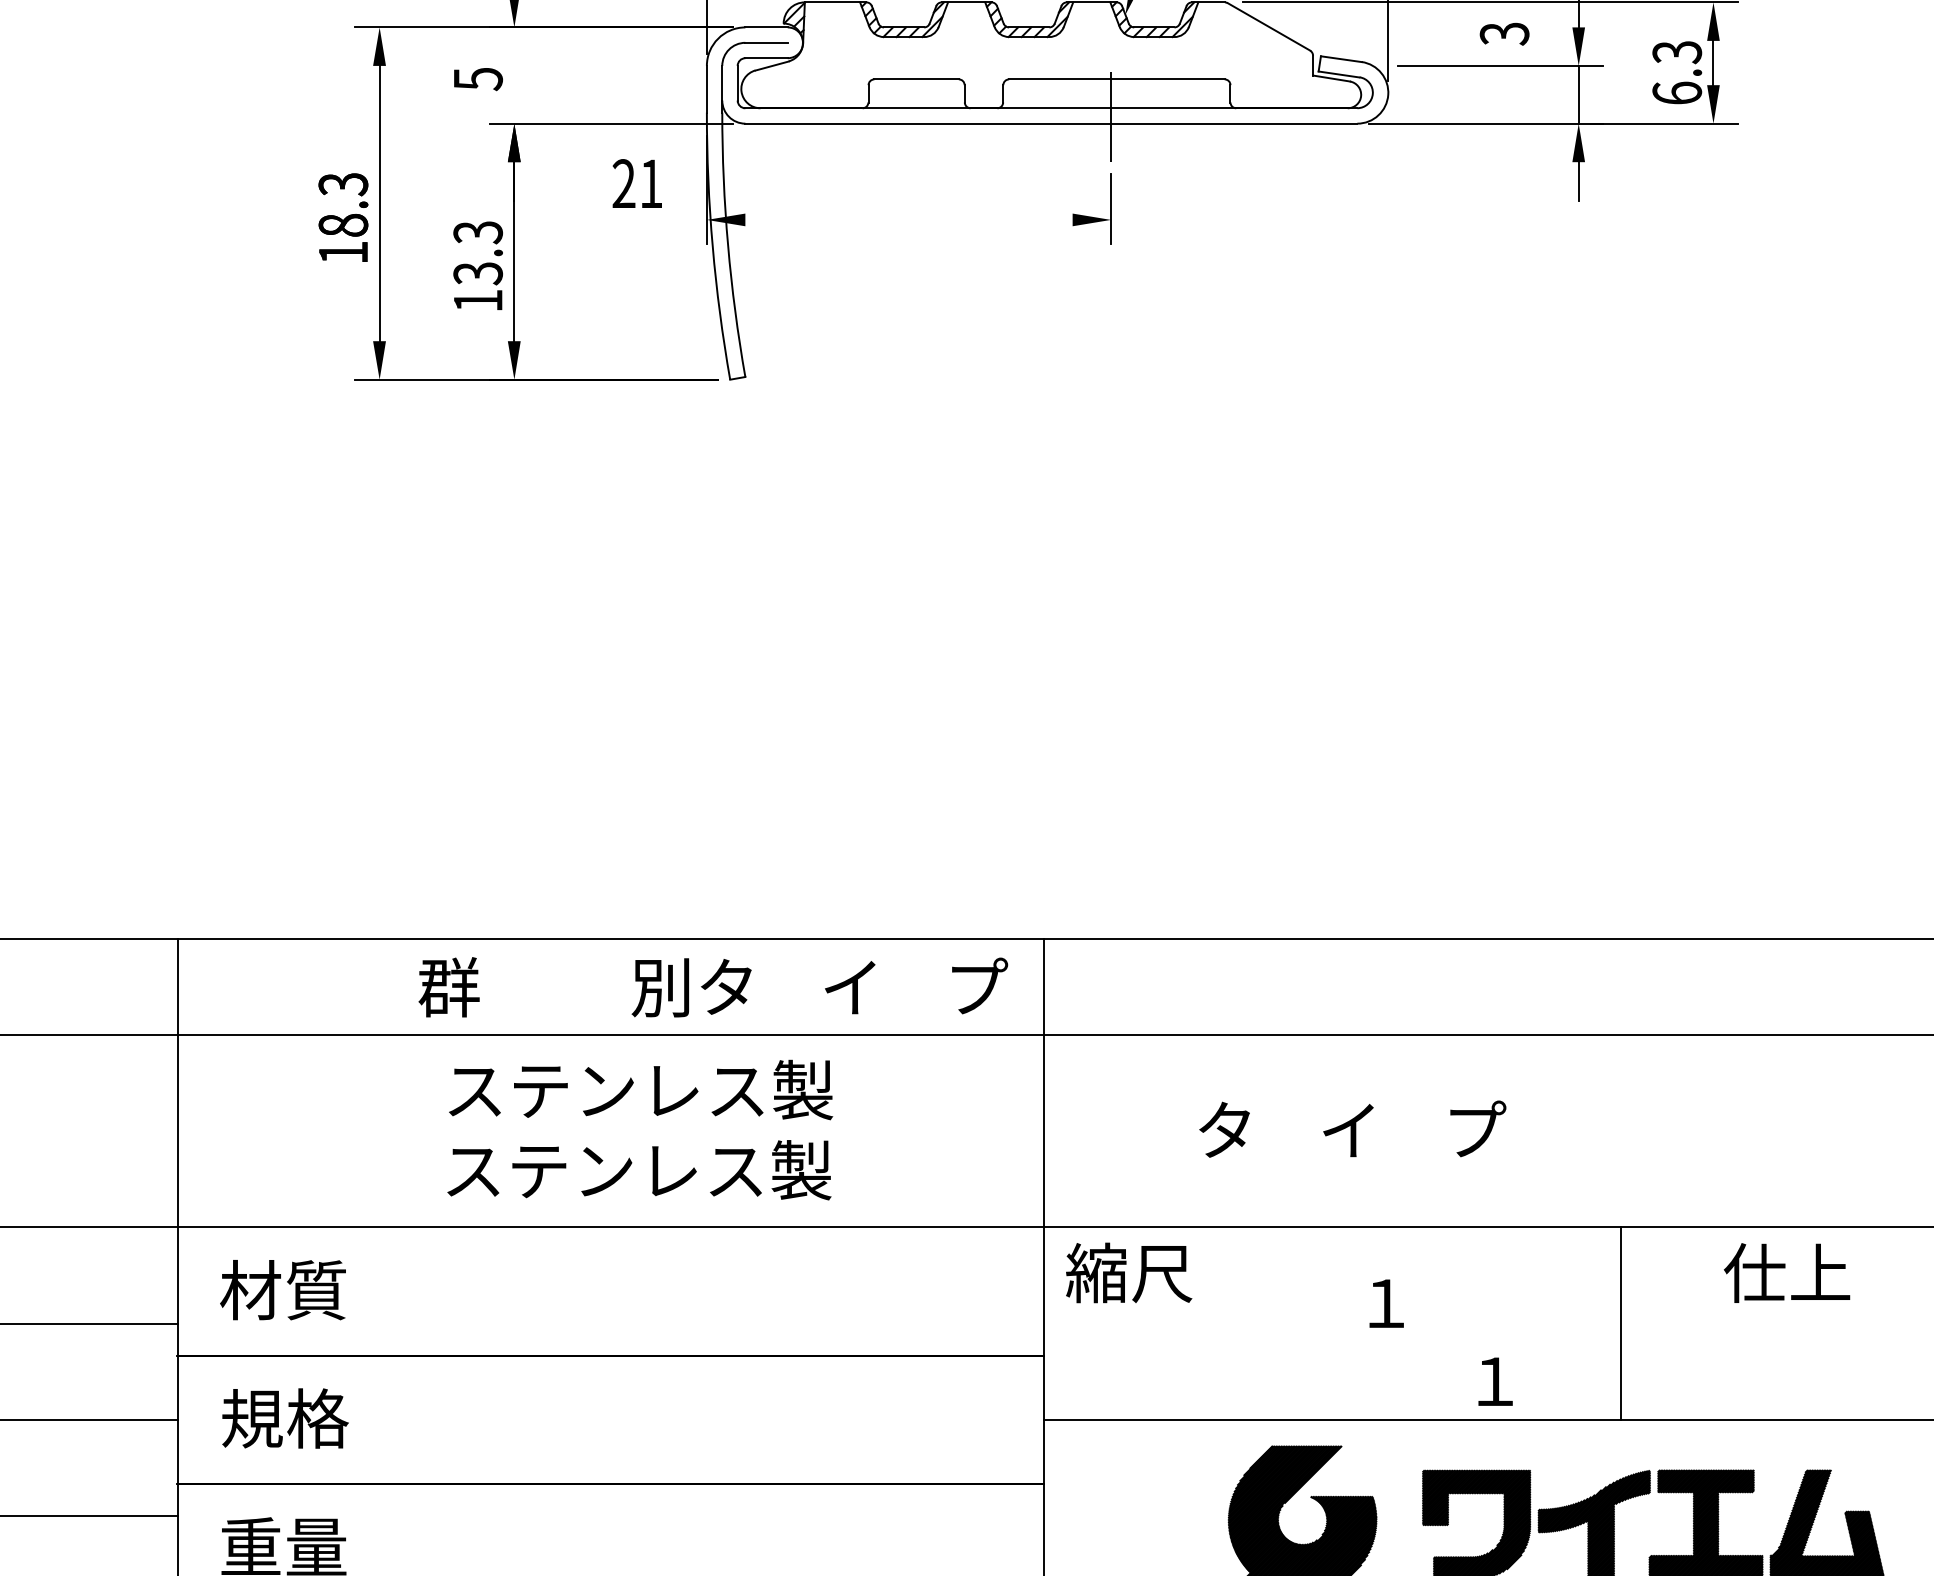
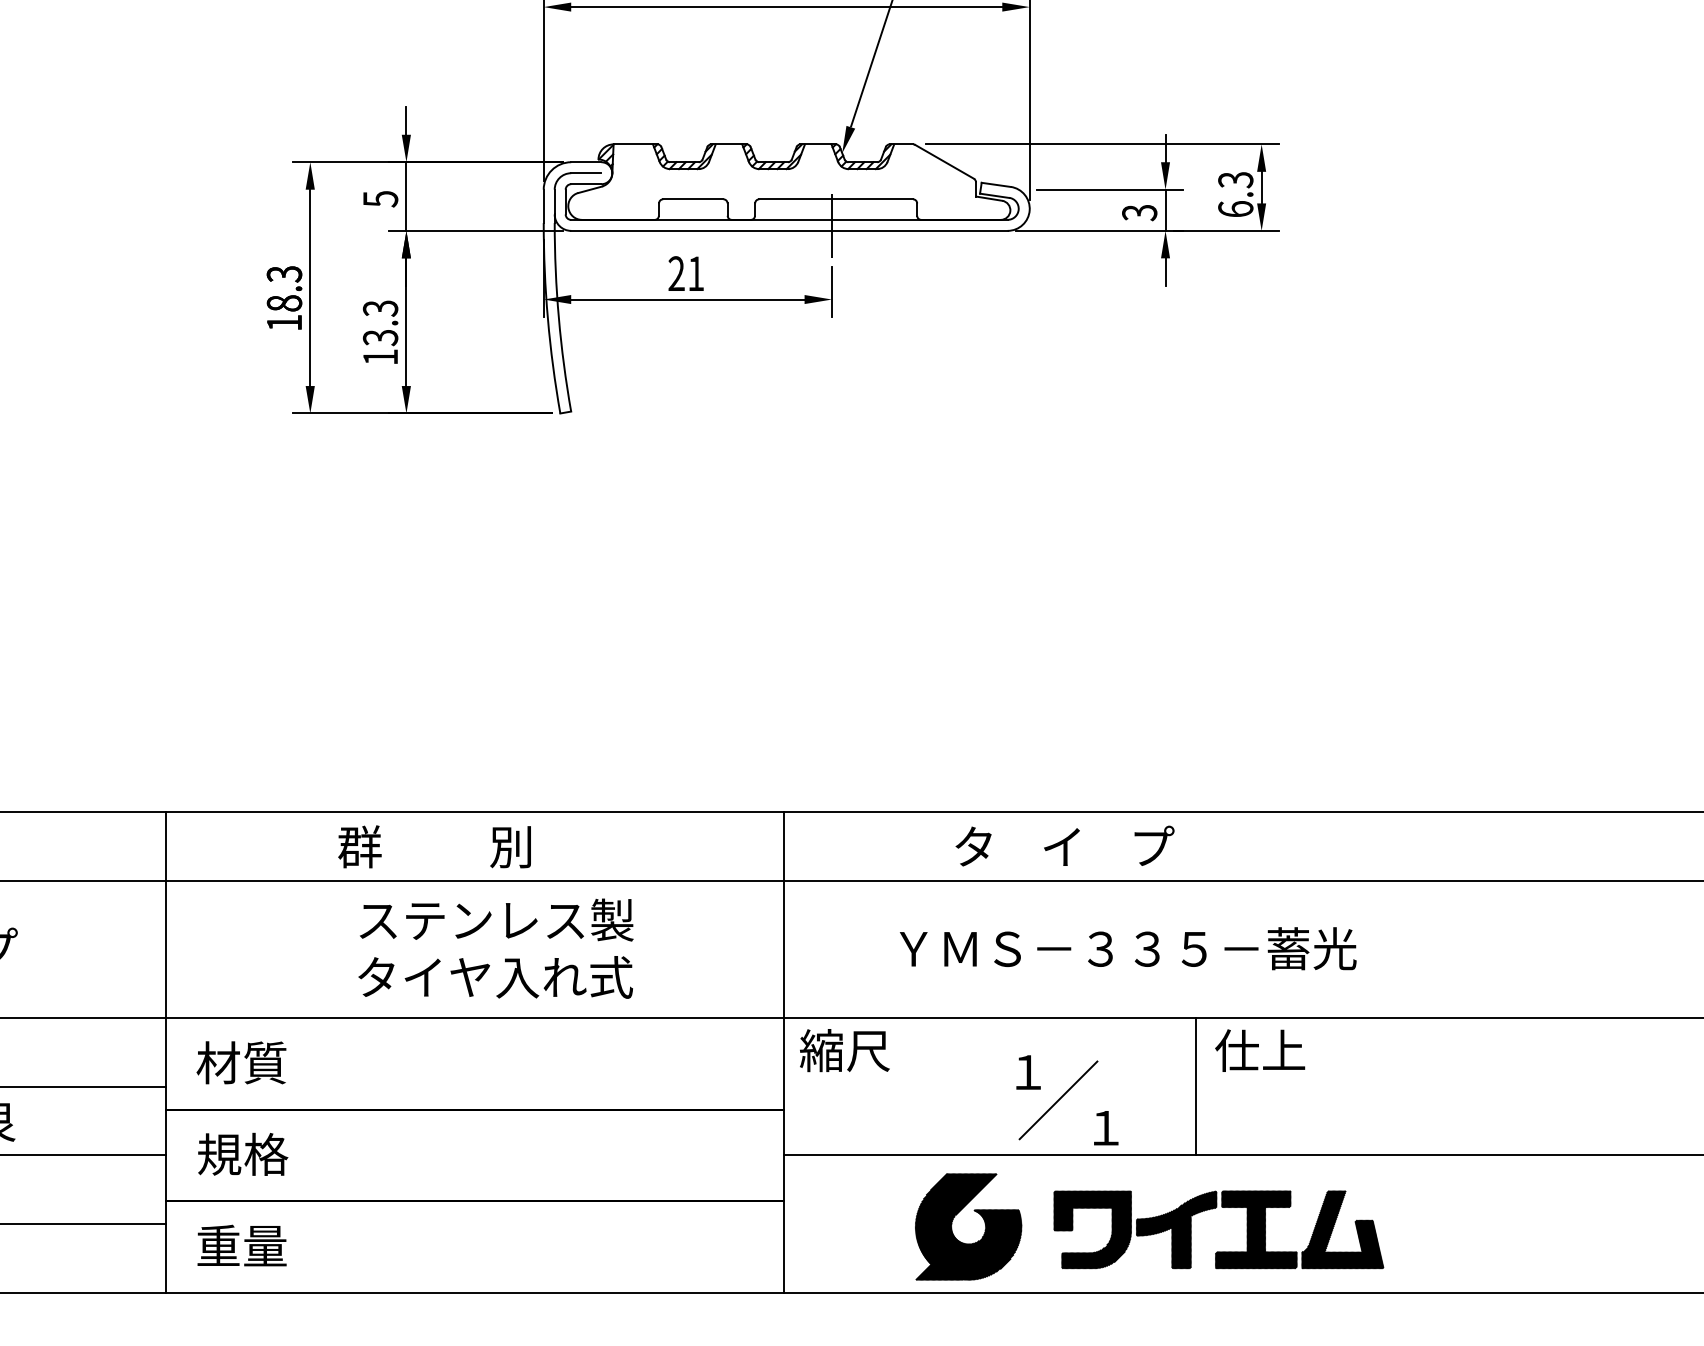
text: (1504, 34) -> (1139, 213), moved
line: (514, 75) -> (406, 196), added
text: (636, 183) -> (685, 273), moved
line: (908, 219) -> (687, 299), added
text: (853, 985) -> (1064, 845), moved
text: (1522, 1129) -> (1125, 948), タ    イ    プ -> ＹＭＳ－３３５－蓄光
text: (639, 1169) -> (495, 976), ステンレス製 -> タイヤ入れ式
text: (1787, 1272) -> (1260, 1050), moved
line: (1428, 1342) -> (1058, 1100), added

